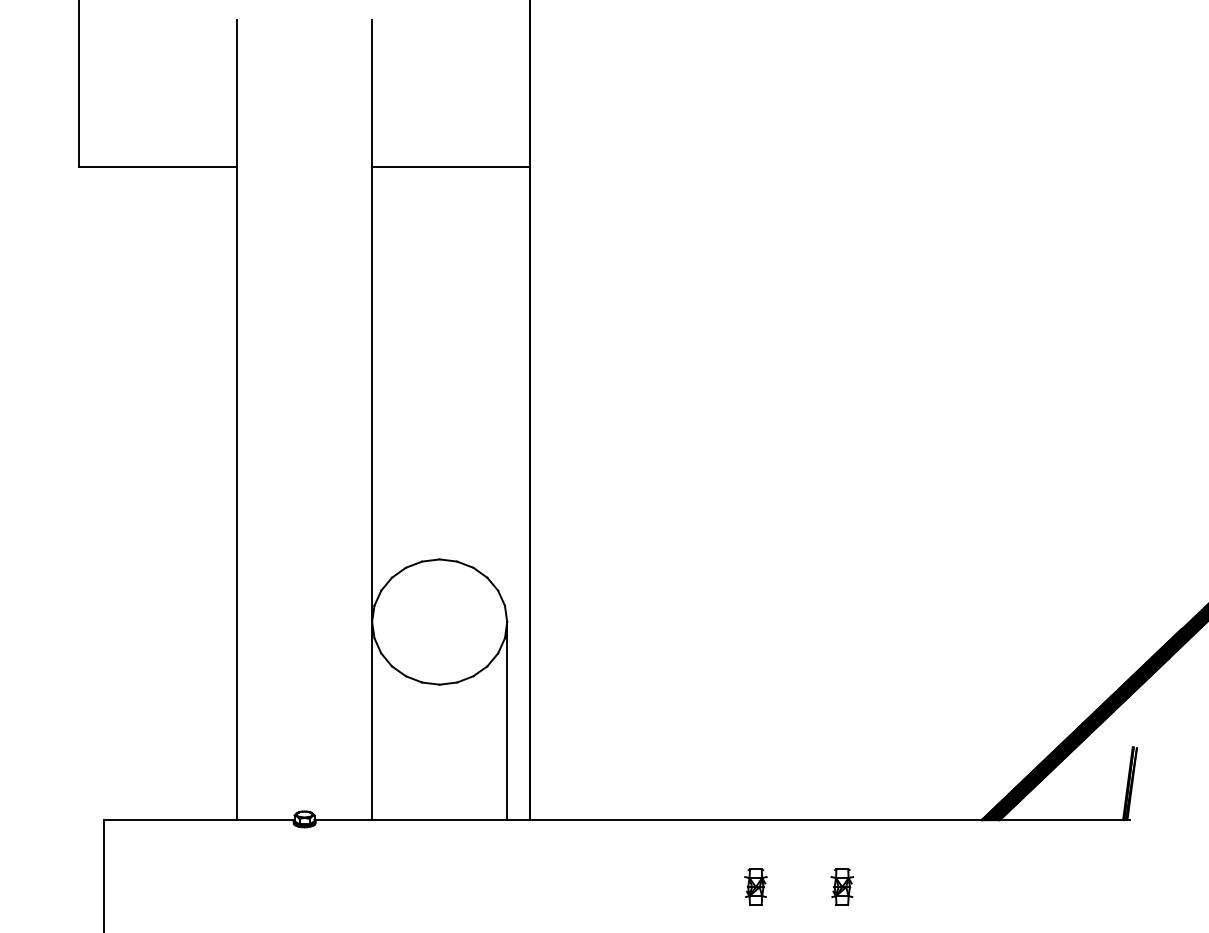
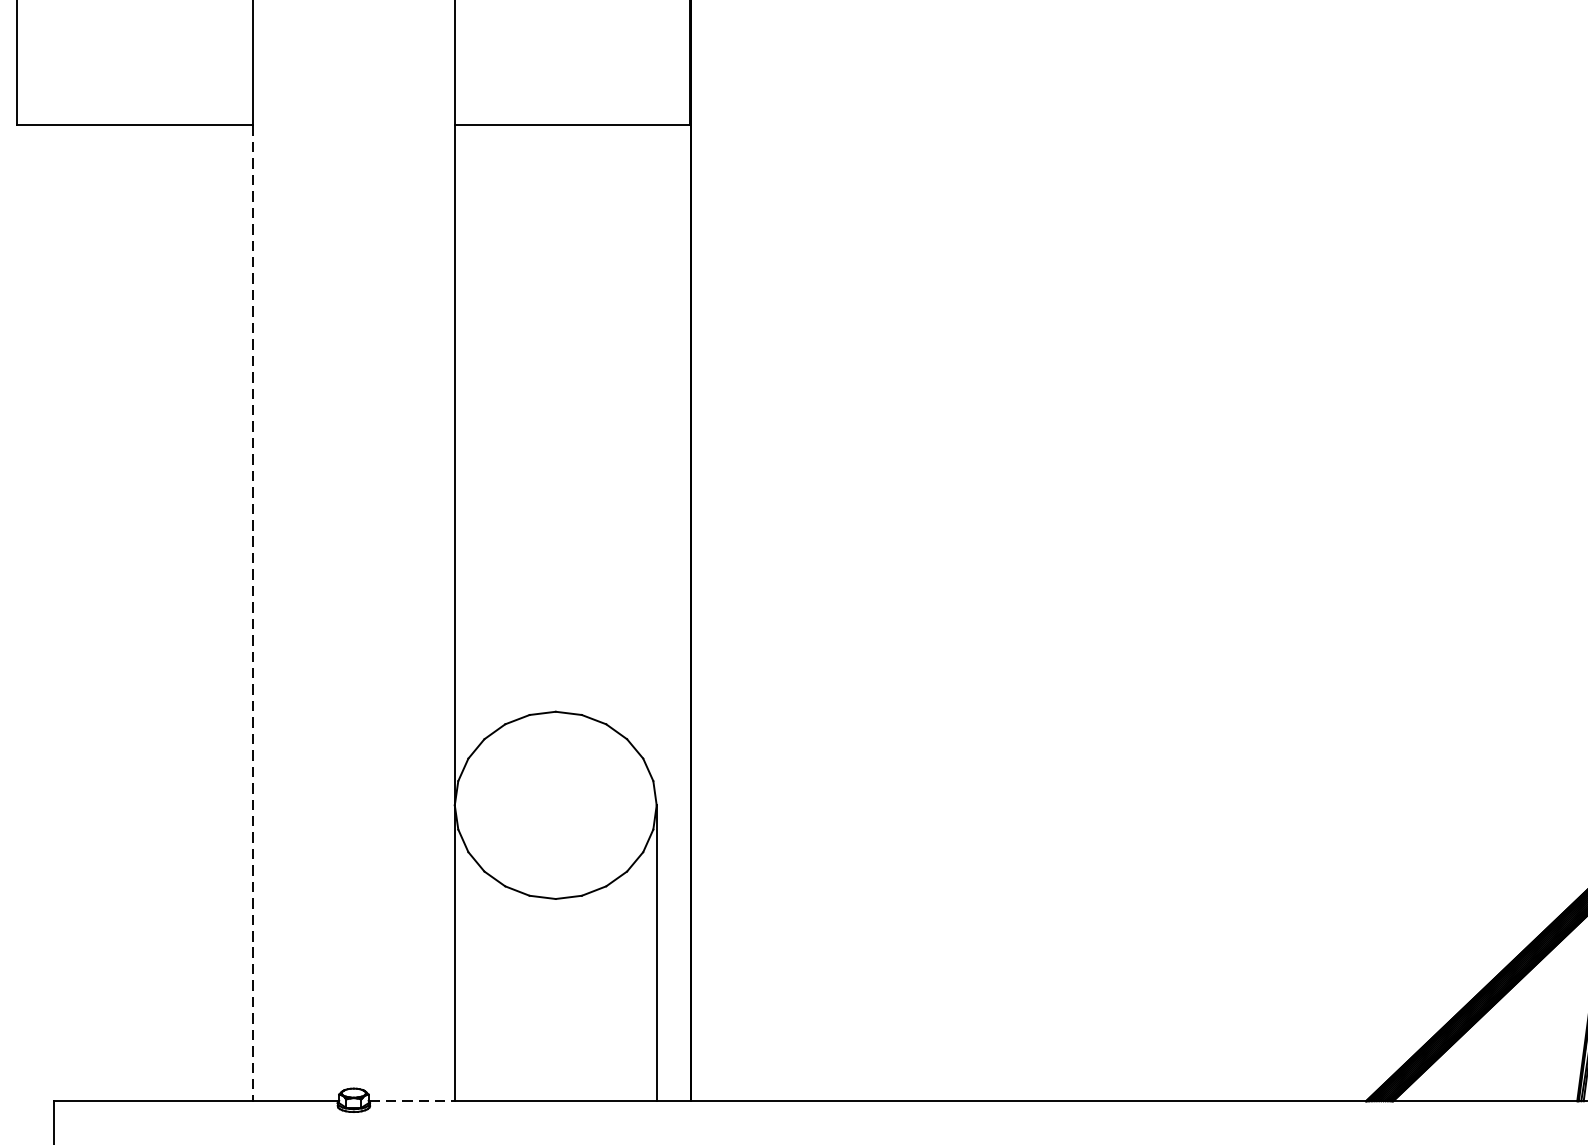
line: (237, 494) -> (253, 614), solid -> dashed
line: (343, 820) -> (412, 1101), solid -> dashed

